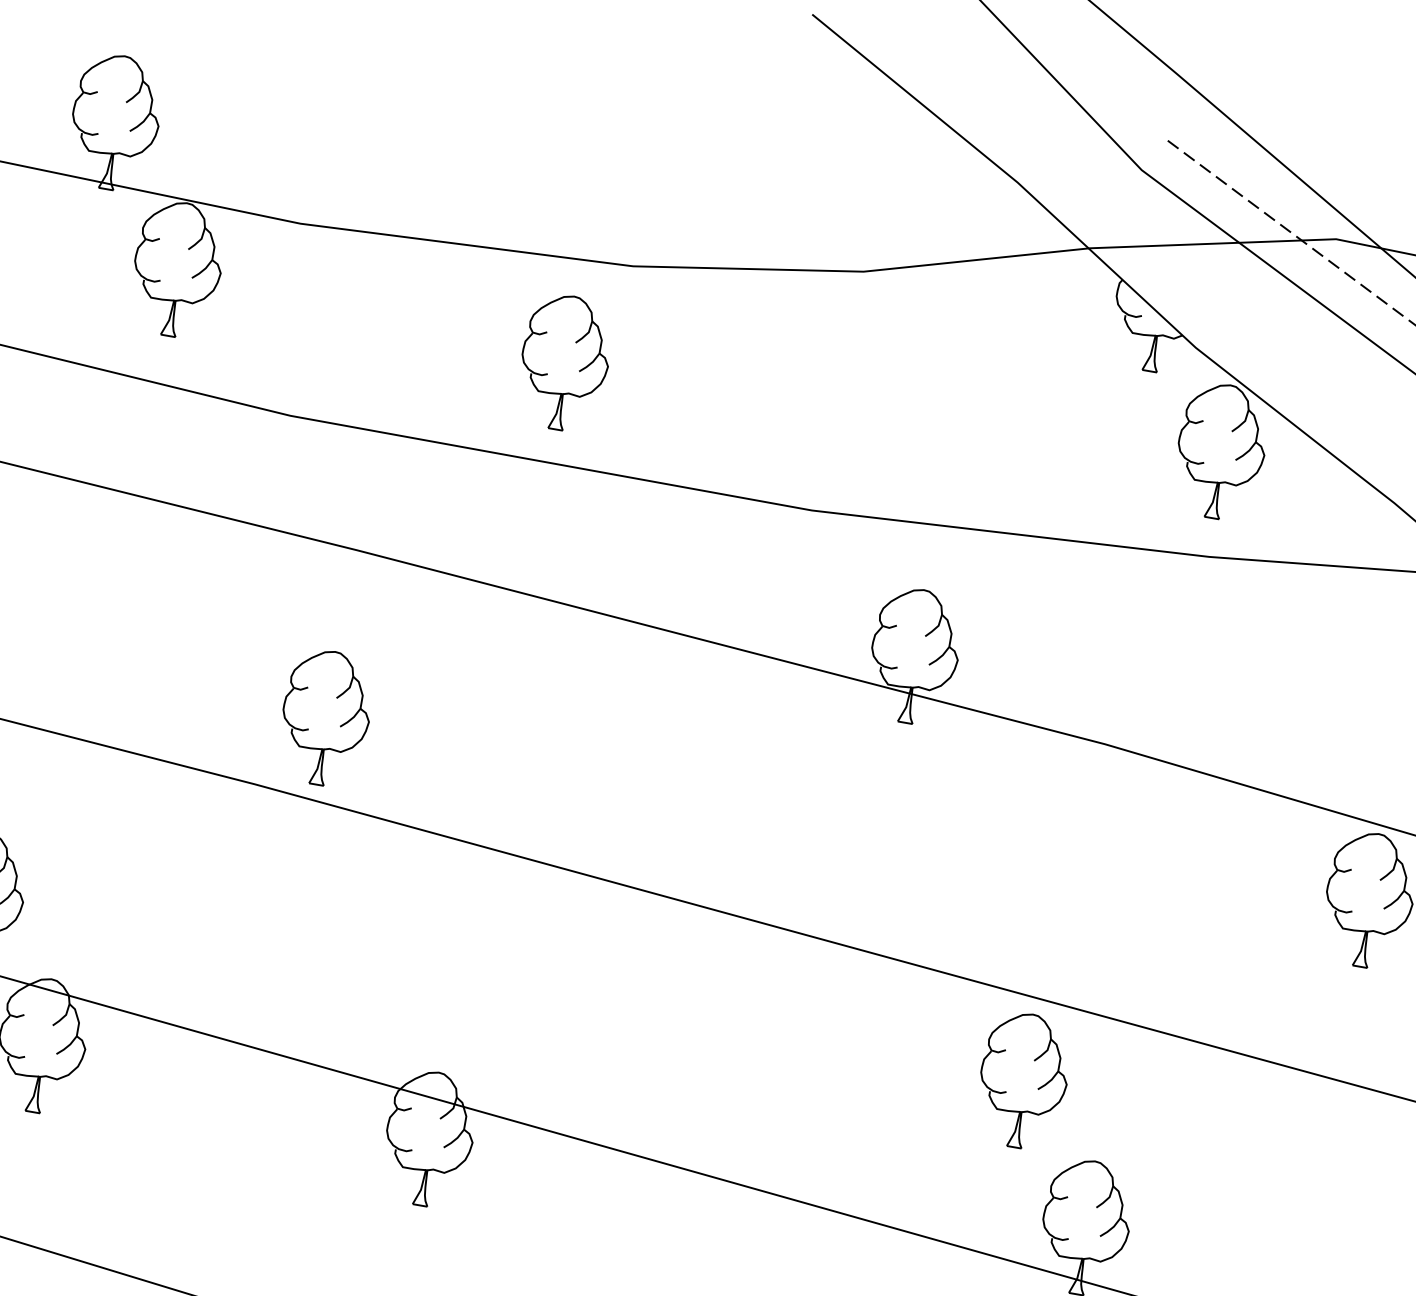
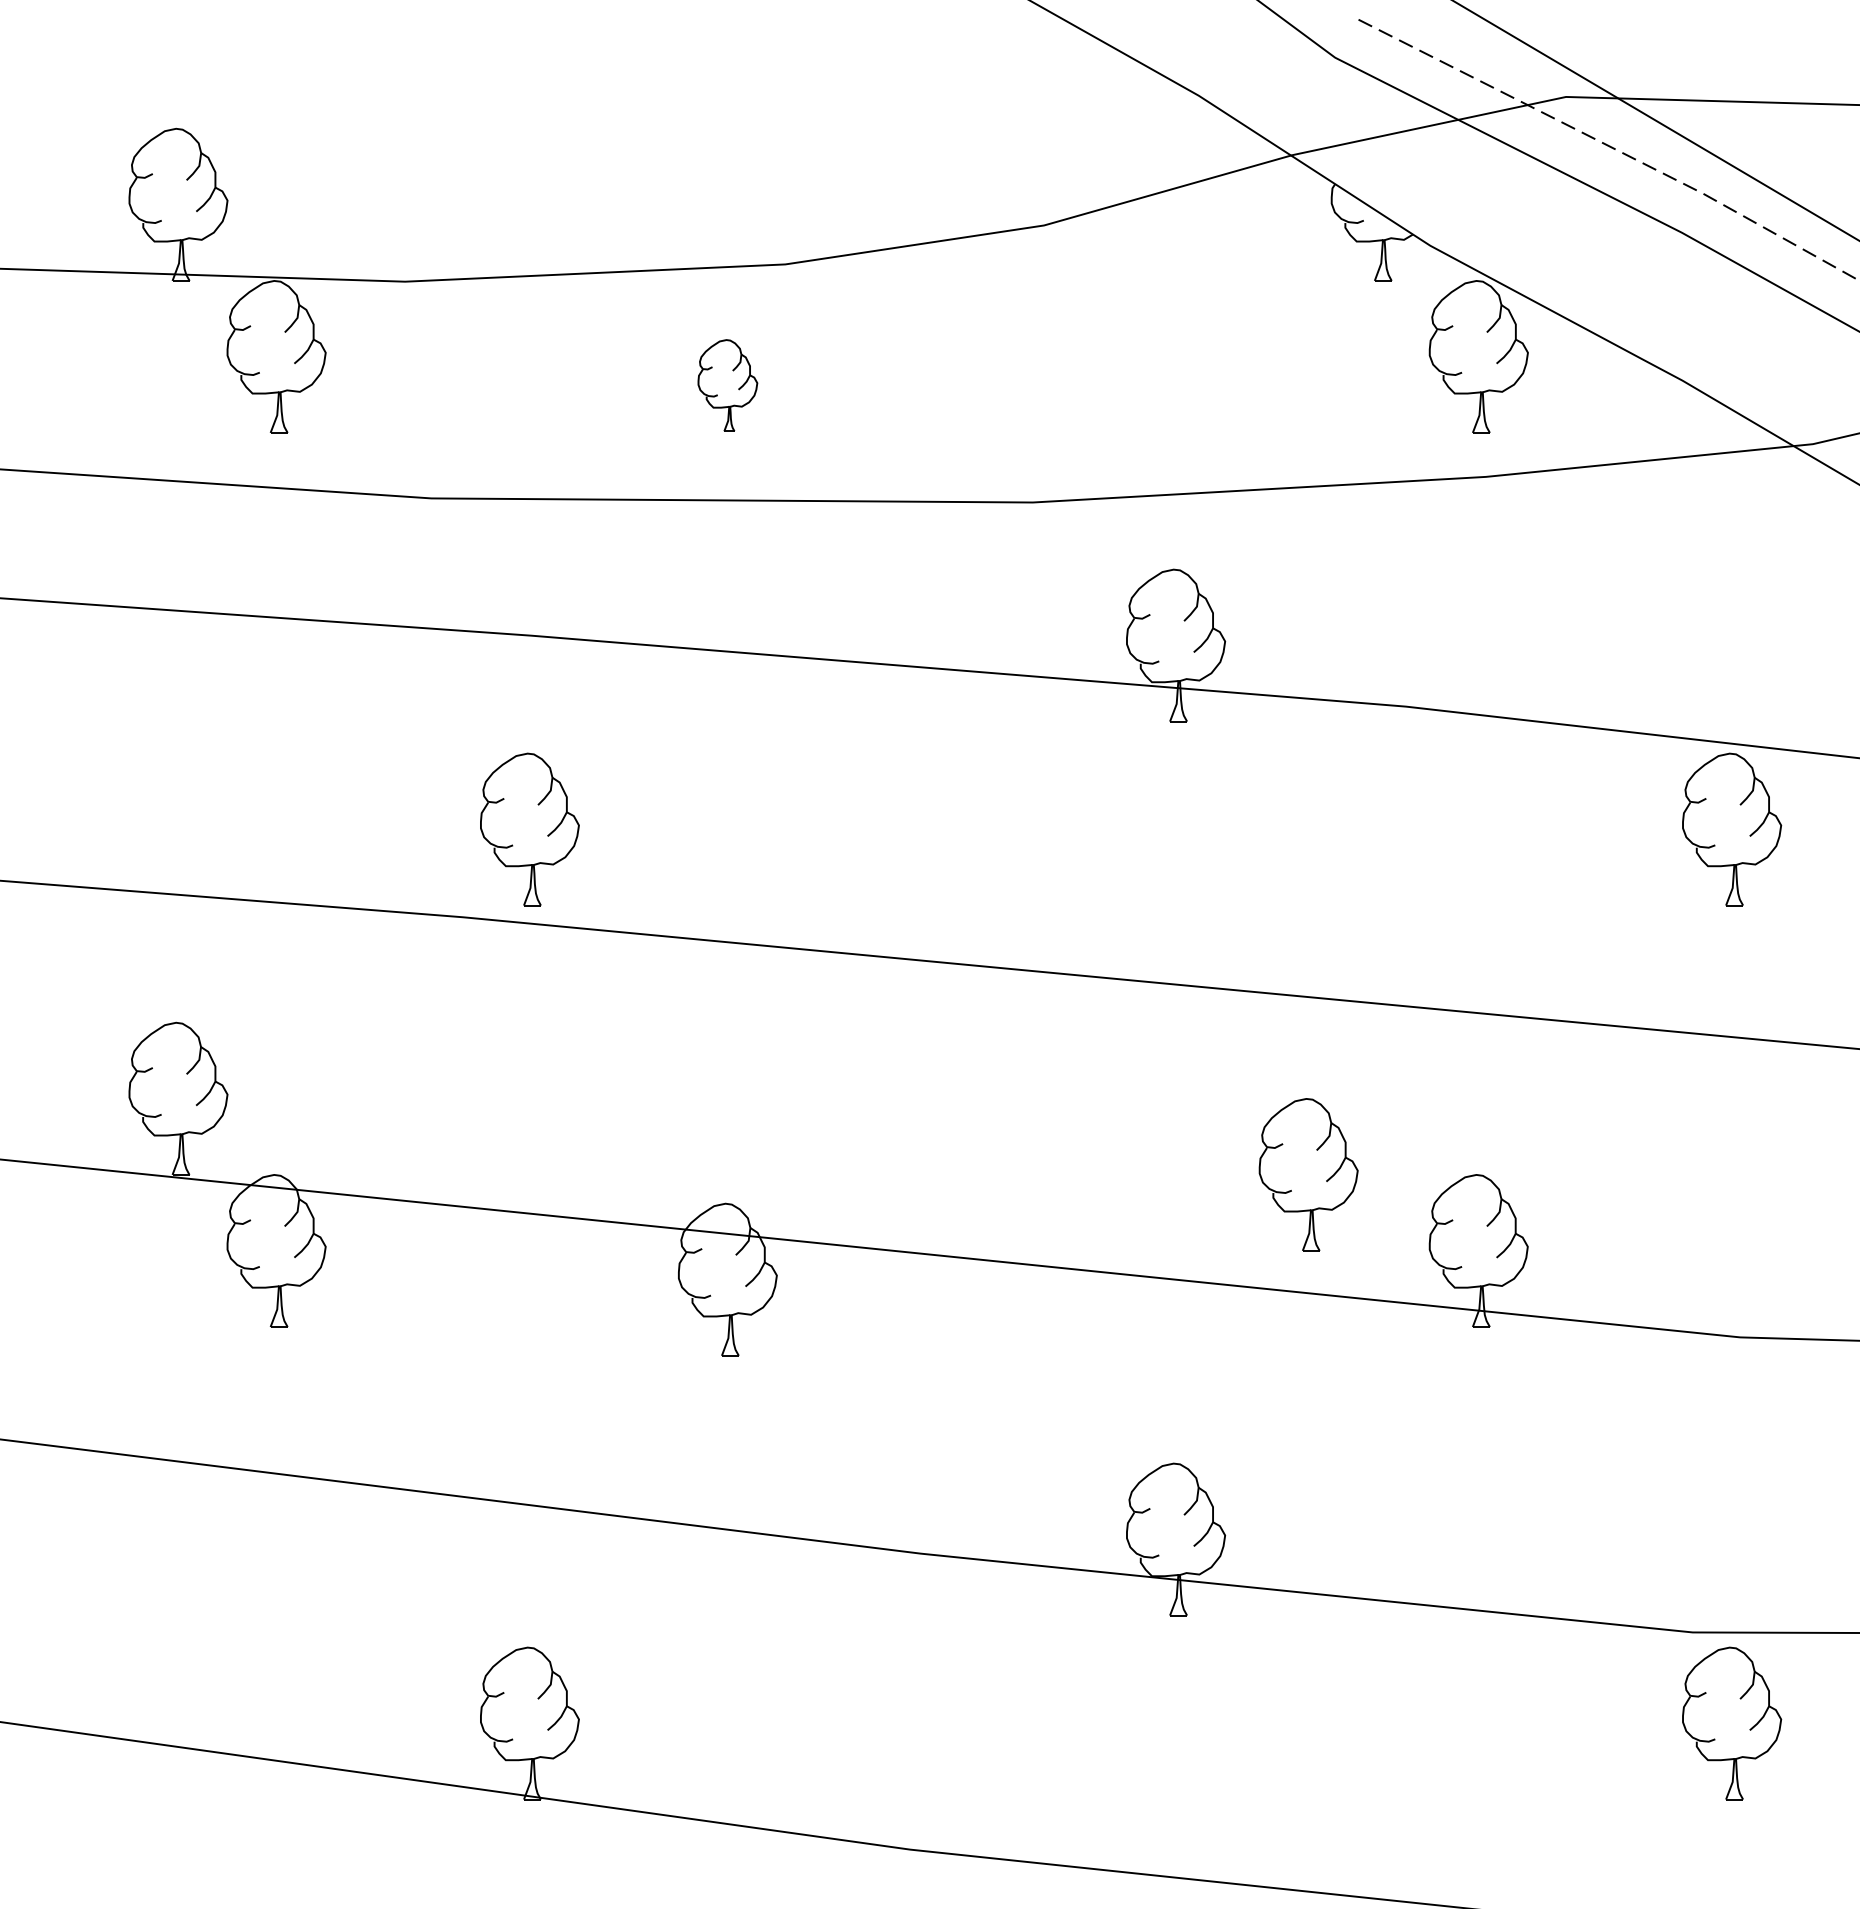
part: (564, 362) -> (727, 385), size x0.6
part: (1023, 1080) -> (1308, 1174), moved

